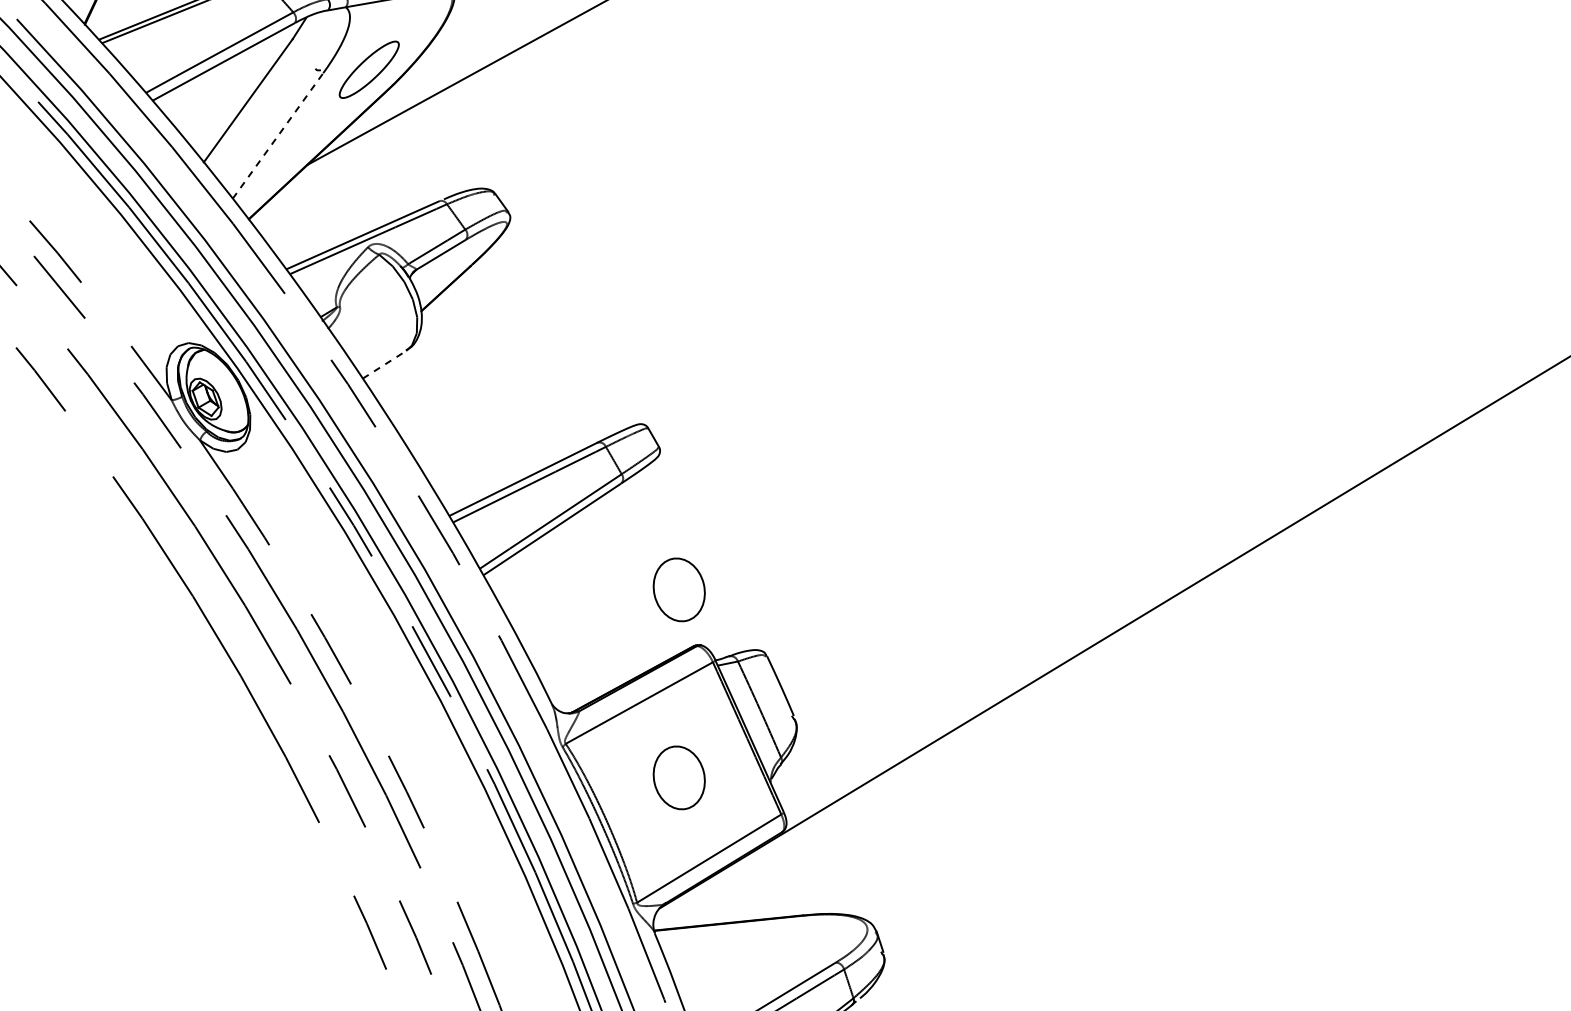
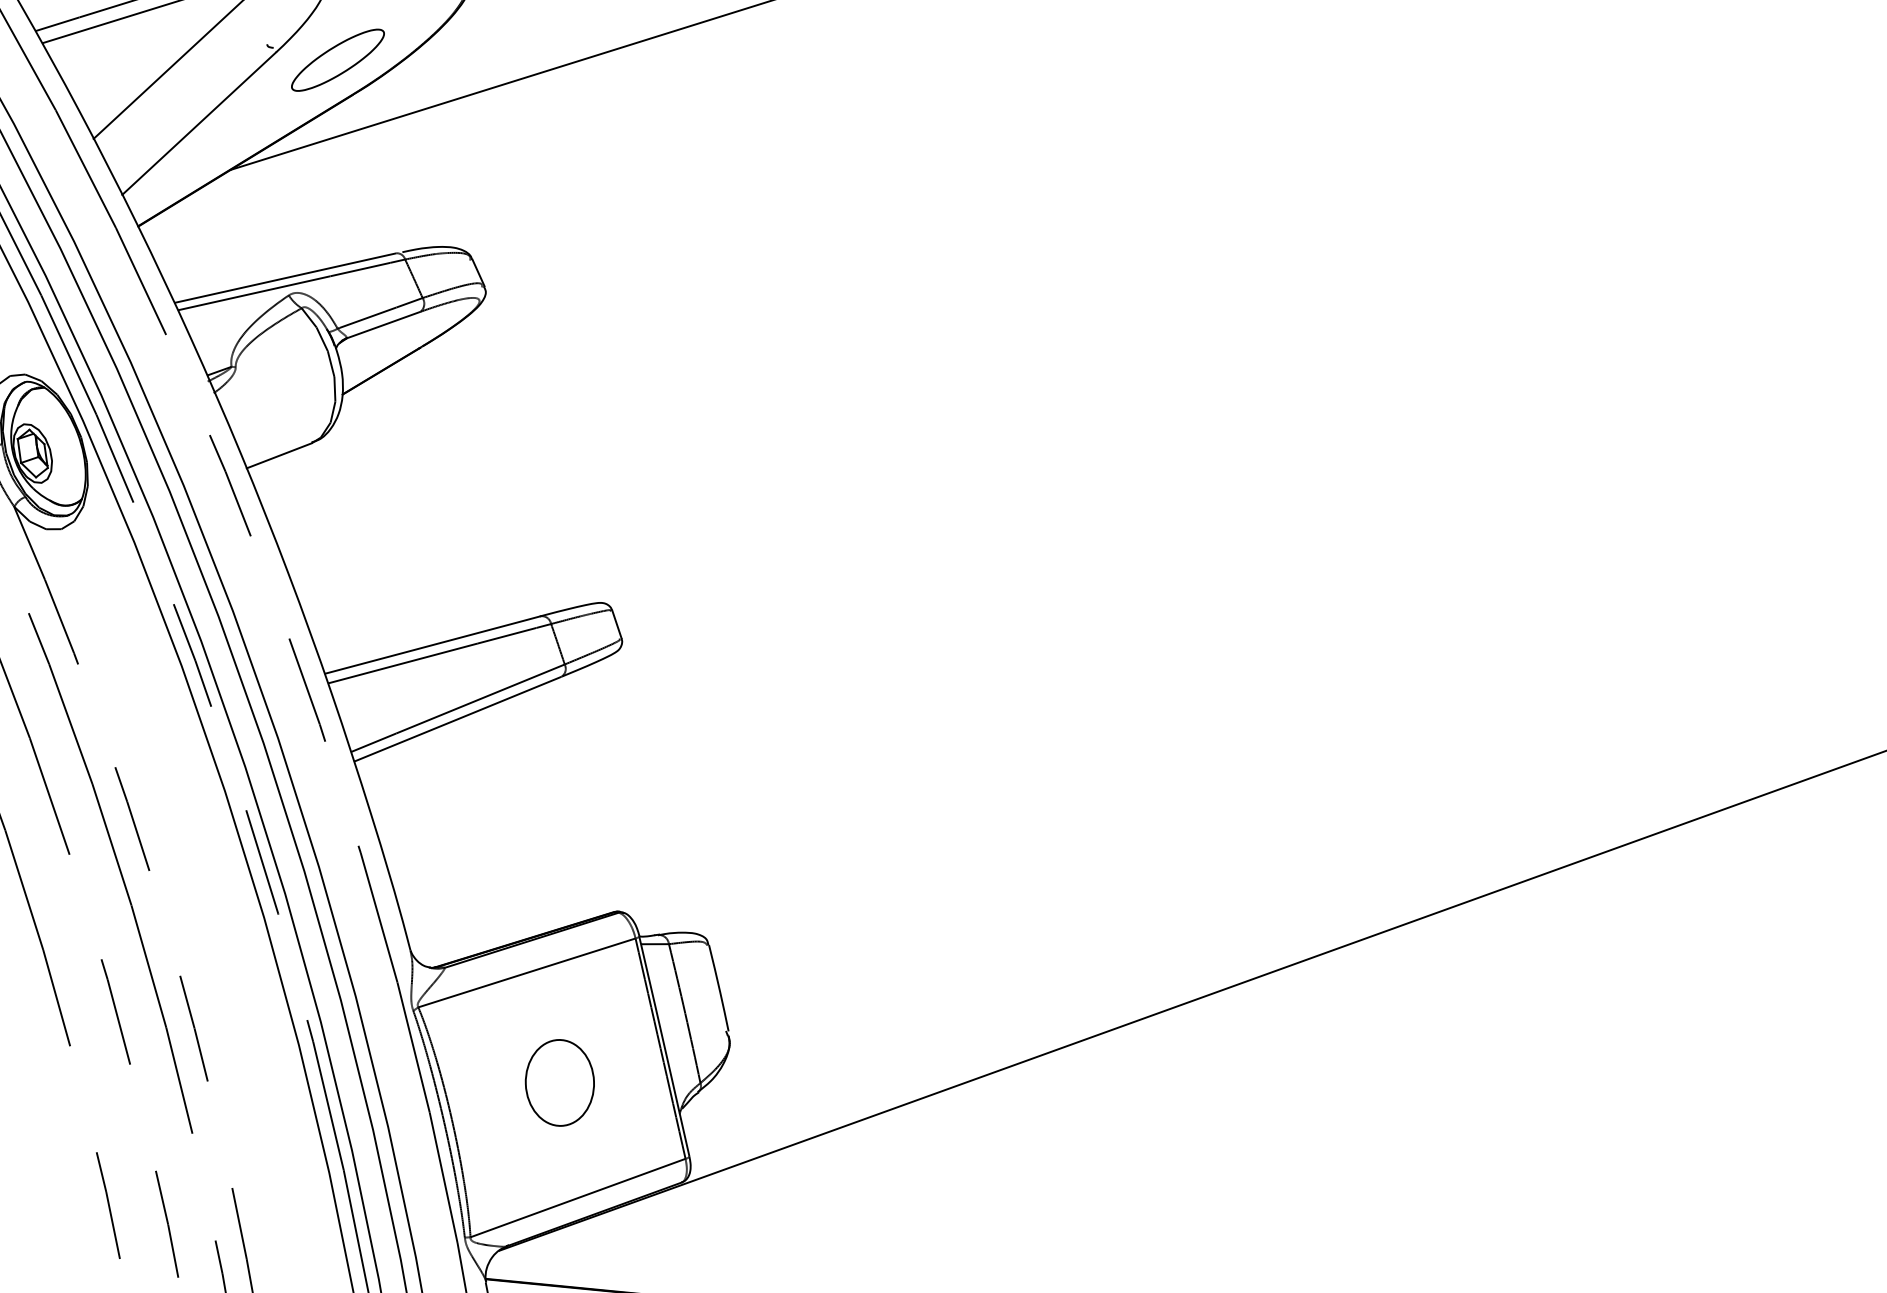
line: (278, 135) -> (199, 123), dashed -> solid
line: (384, 364) -> (279, 455), dashed -> solid
part: (678, 589) -> (609, 832), removed

